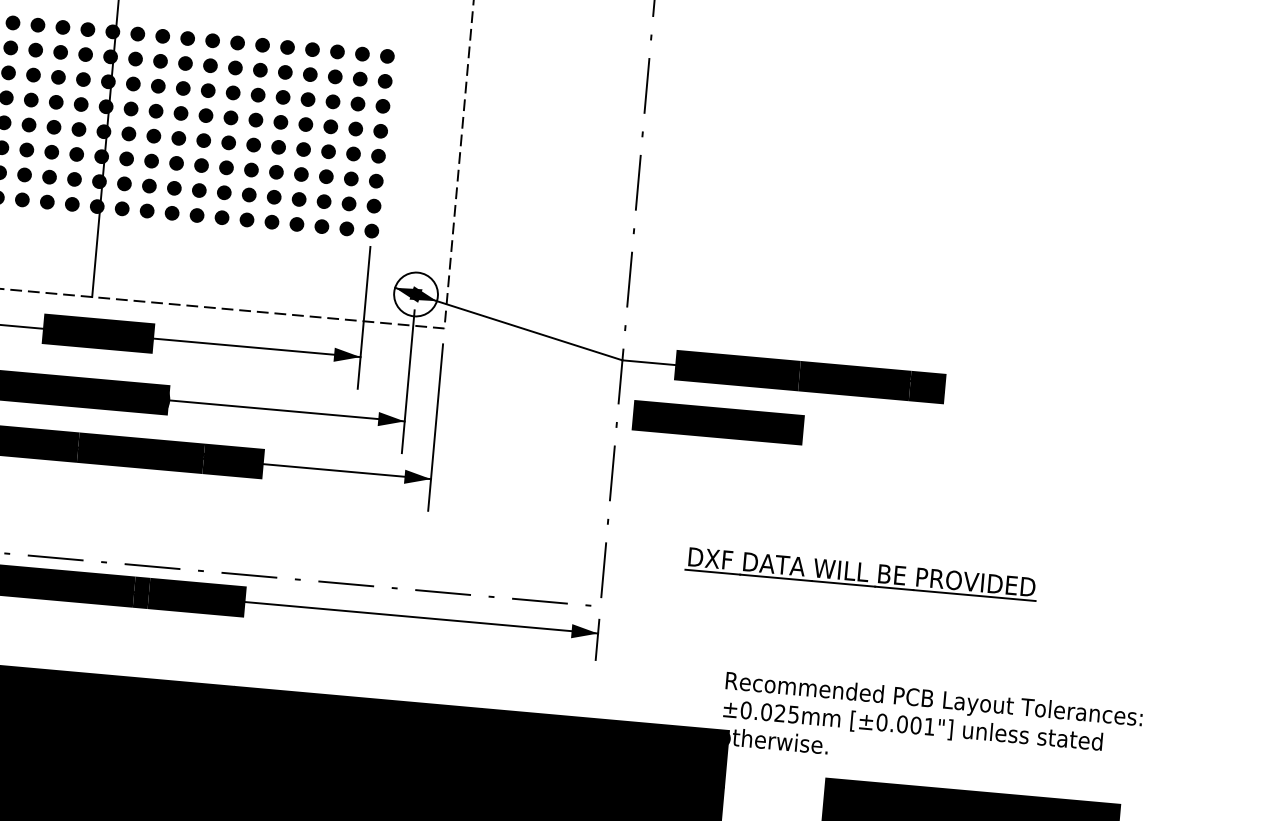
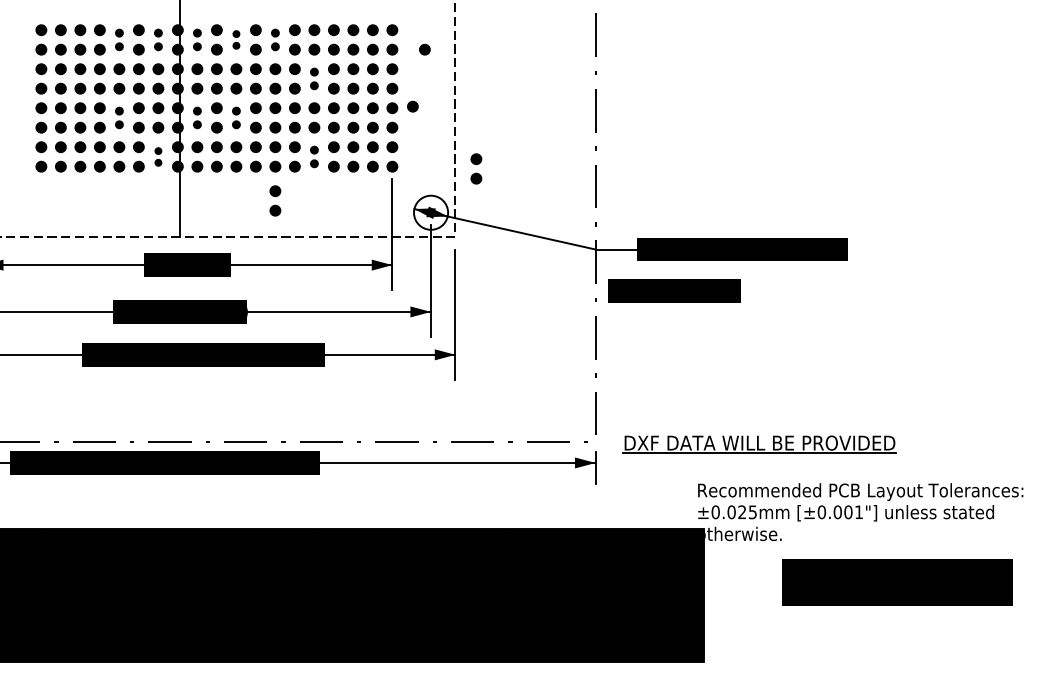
part: (37, 37) -> (119, 39), size x0.7
part: (86, 41) -> (158, 39), size x0.7
part: (136, 46) -> (197, 39), size x0.7
part: (186, 50) -> (236, 39), size x0.6
part: (236, 54) -> (275, 39), size x0.7
part: (426, 84) -> (424, 49), added
part: (282, 109) -> (314, 78), size x0.7
part: (28, 136) -> (119, 117), size x0.7
part: (127, 145) -> (197, 117), size x0.7
part: (177, 150) -> (236, 117), size x0.7
part: (404, 156) -> (412, 106), added
part: (73, 191) -> (158, 156), size x0.6
part: (273, 209) -> (314, 156), size x0.7
part: (479, 243) -> (476, 168), added
part: (218, 261) -> (275, 200), added
part: (861, 573) -> (759, 444), moved

